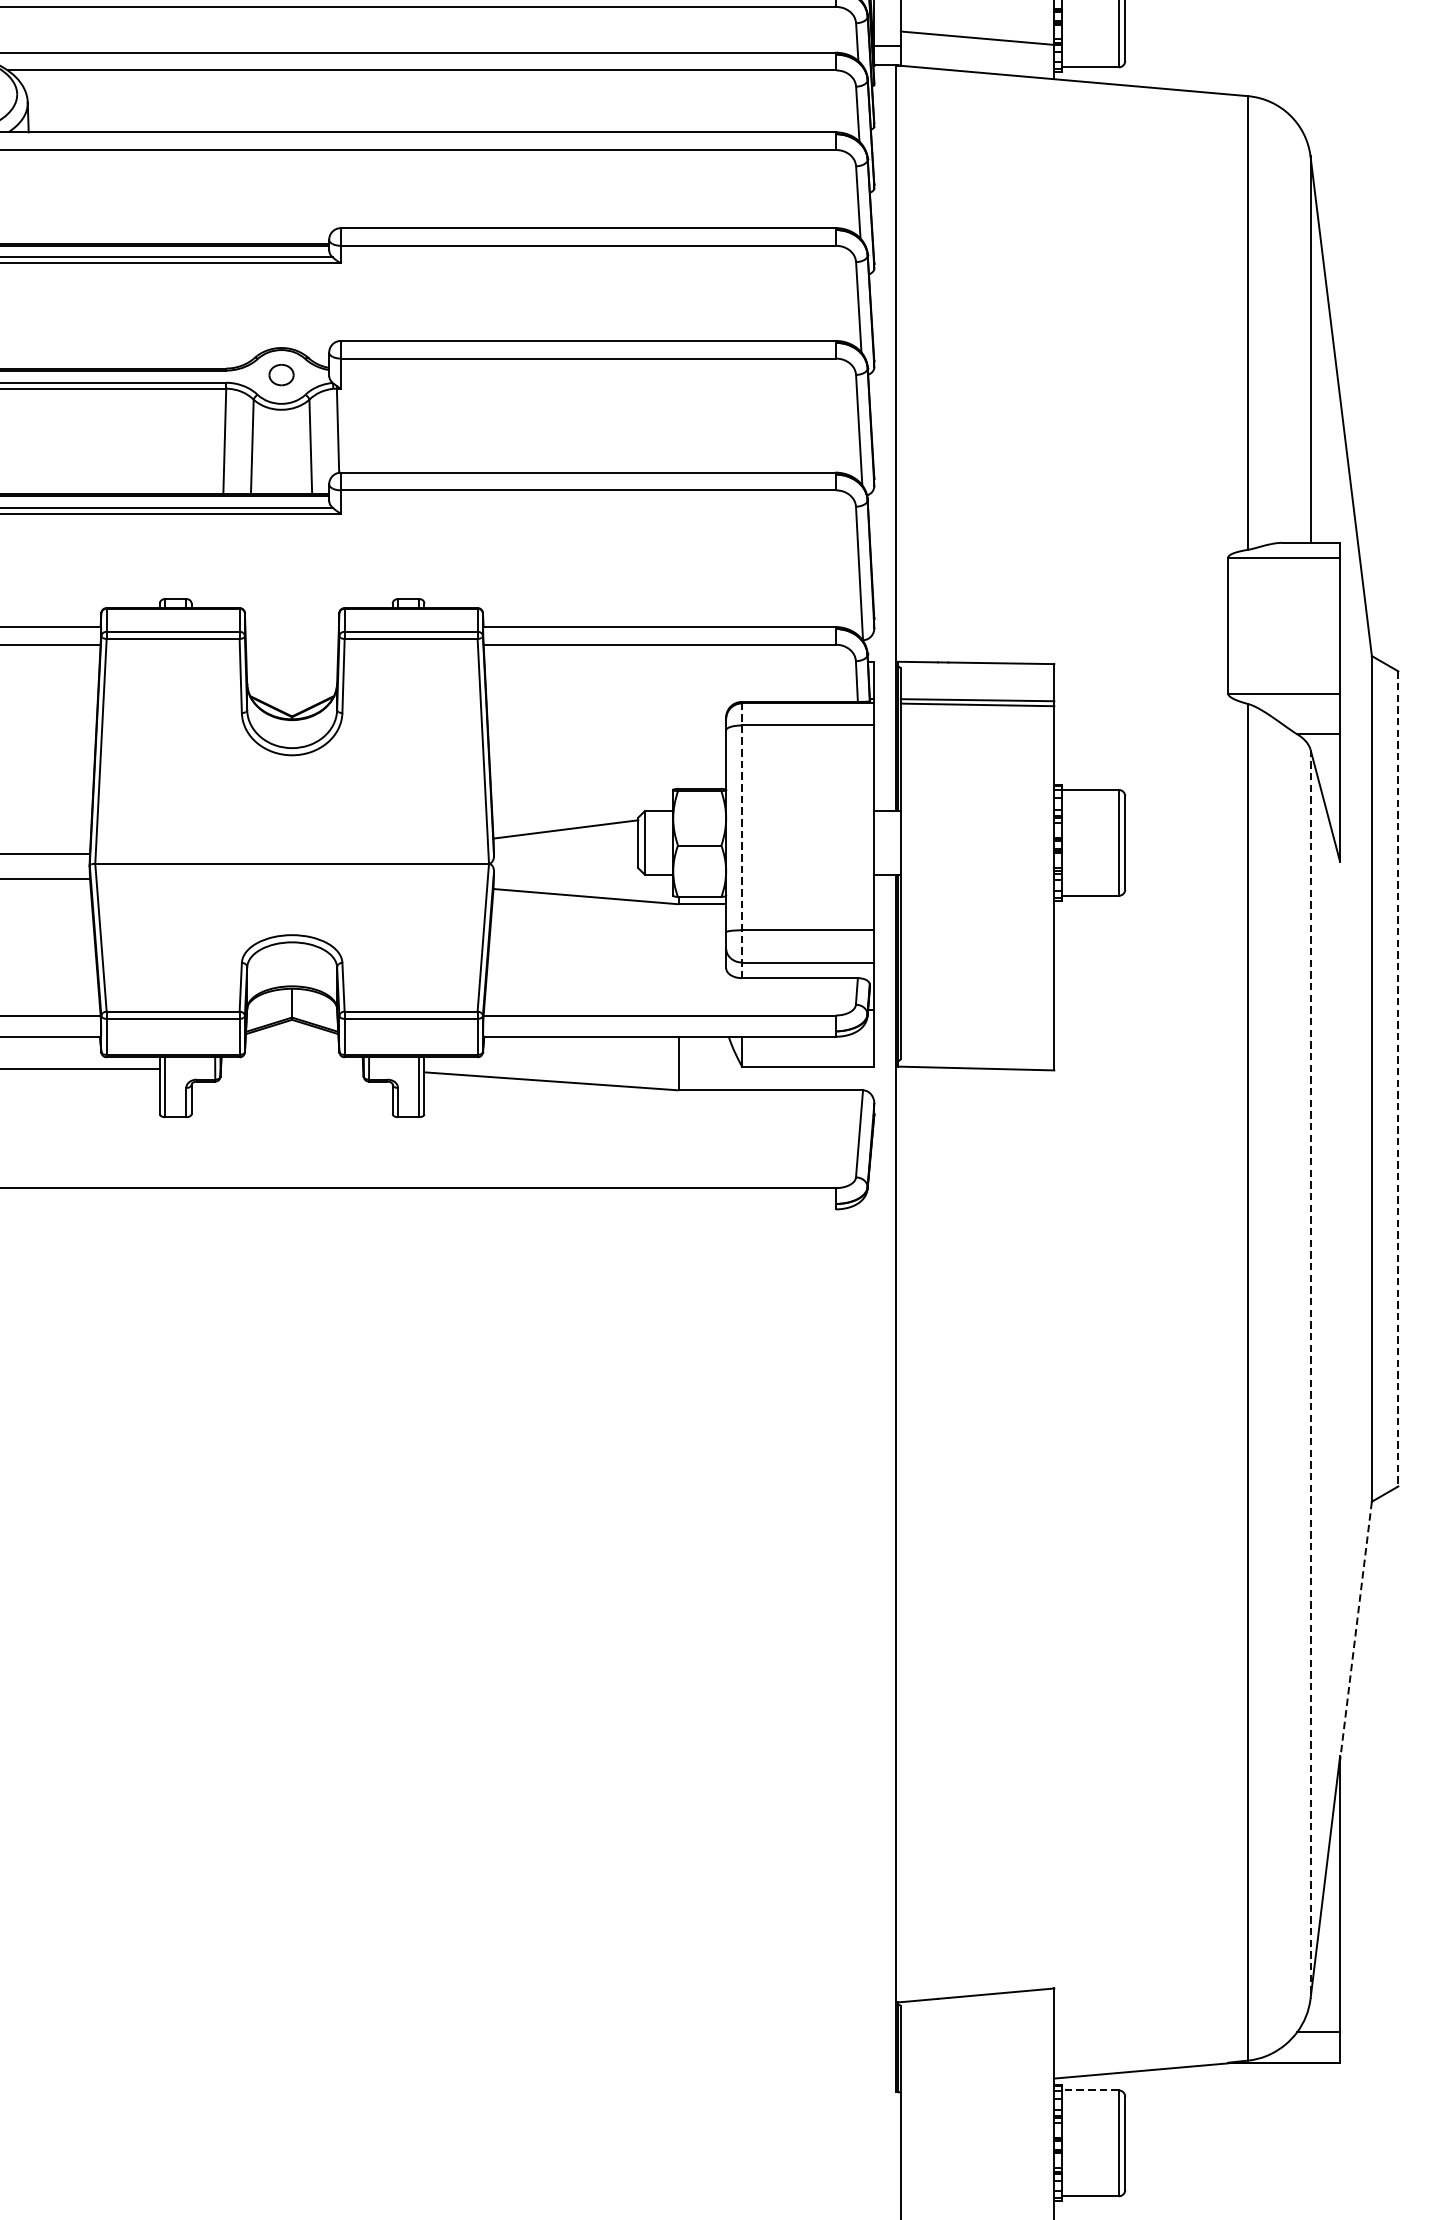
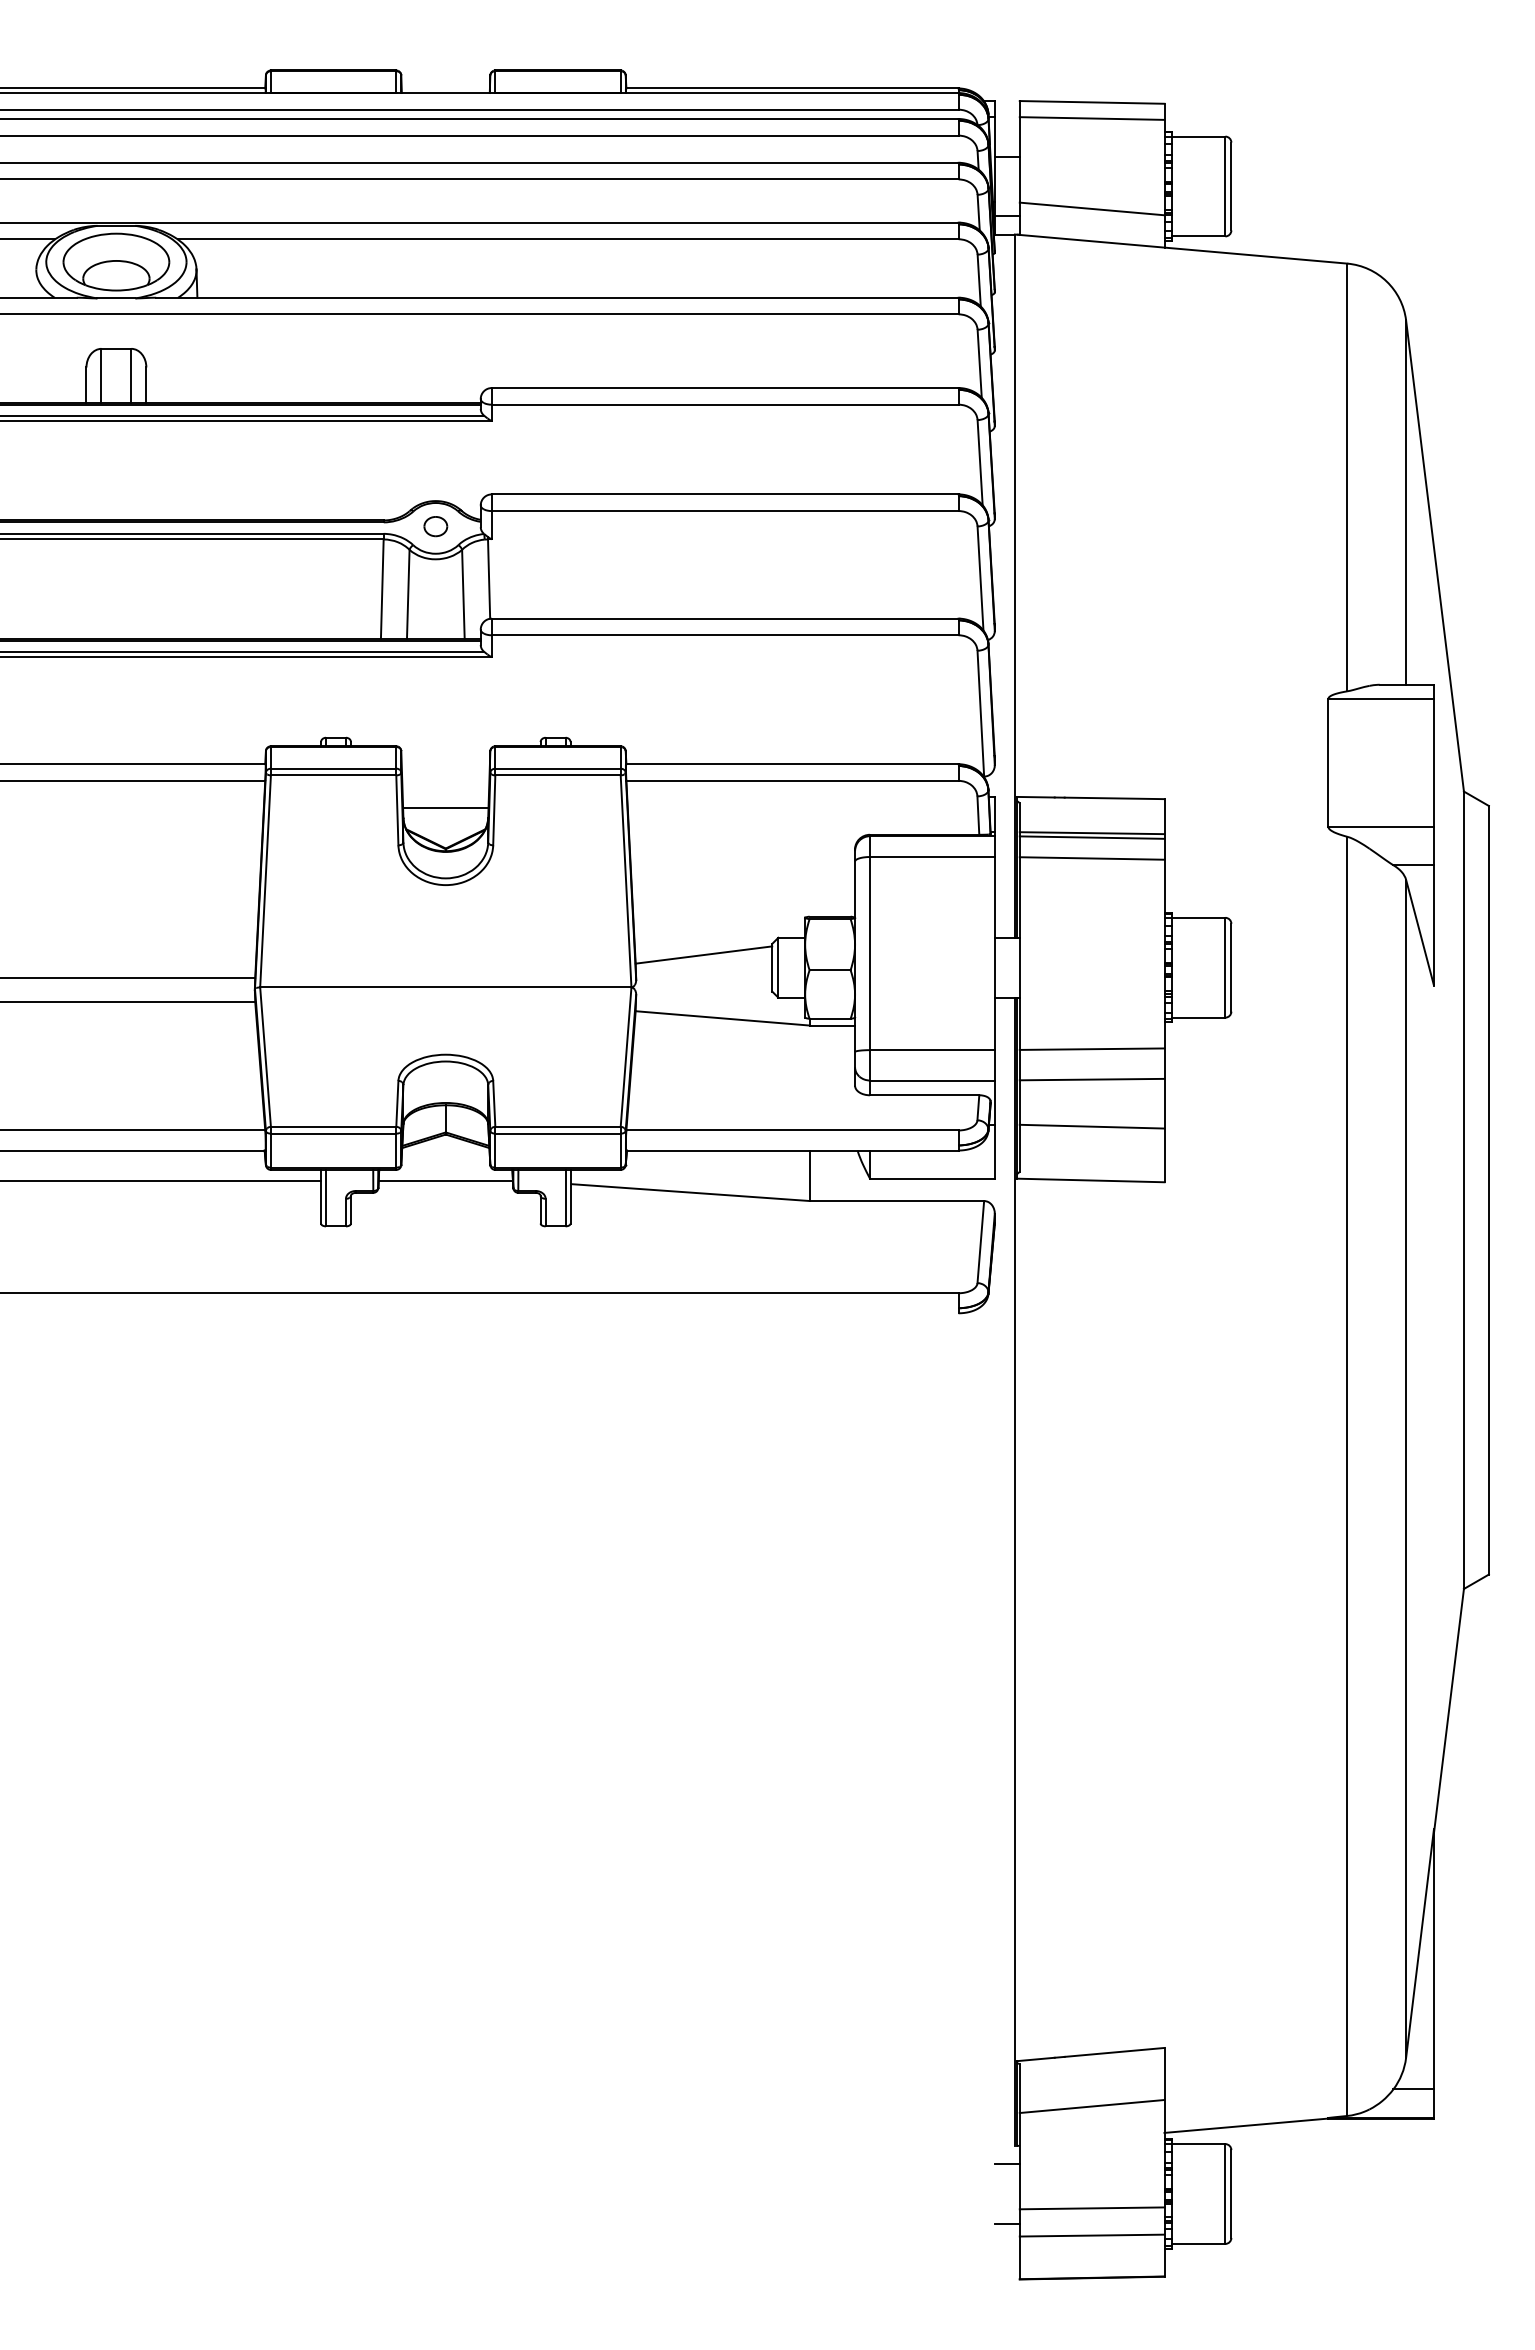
line: (291, 672) -> (445, 807), added
line: (976, 727) -> (1091, 858), added
line: (742, 839) -> (870, 964), dashed -> solid
line: (976, 928) -> (1091, 1048), added
line: (976, 961) -> (1091, 1079), added
line: (976, 1011) -> (1091, 1126), added
line: (291, 1068) -> (445, 1180), added
line: (1397, 1079) -> (1488, 1190), dashed -> solid
line: (1310, 1375) -> (1406, 1469), dashed -> solid
line: (1355, 1630) -> (1448, 1710), dashed -> solid
line: (976, 2050) -> (1091, 2106), added
line: (1090, 2090) -> (1198, 2144), dashed -> solid
line: (886, 2112) -> (1006, 2164), added
line: (976, 2158) -> (1091, 2208), added
line: (886, 2174) -> (1006, 2223), added
line: (976, 2187) -> (1091, 2235), added

